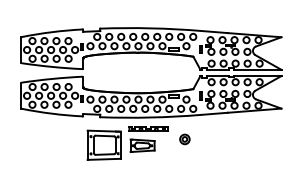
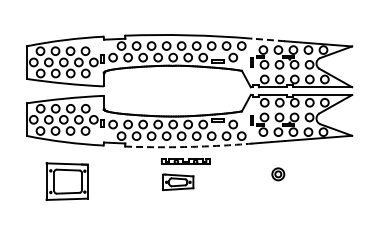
line: (214, 31) -> (268, 39), solid -> dashed
arc: (150, 117) -> (188, 146), solid -> dashed
part: (185, 139) -> (278, 174), moved
part: (103, 145) -> (66, 181), moved

